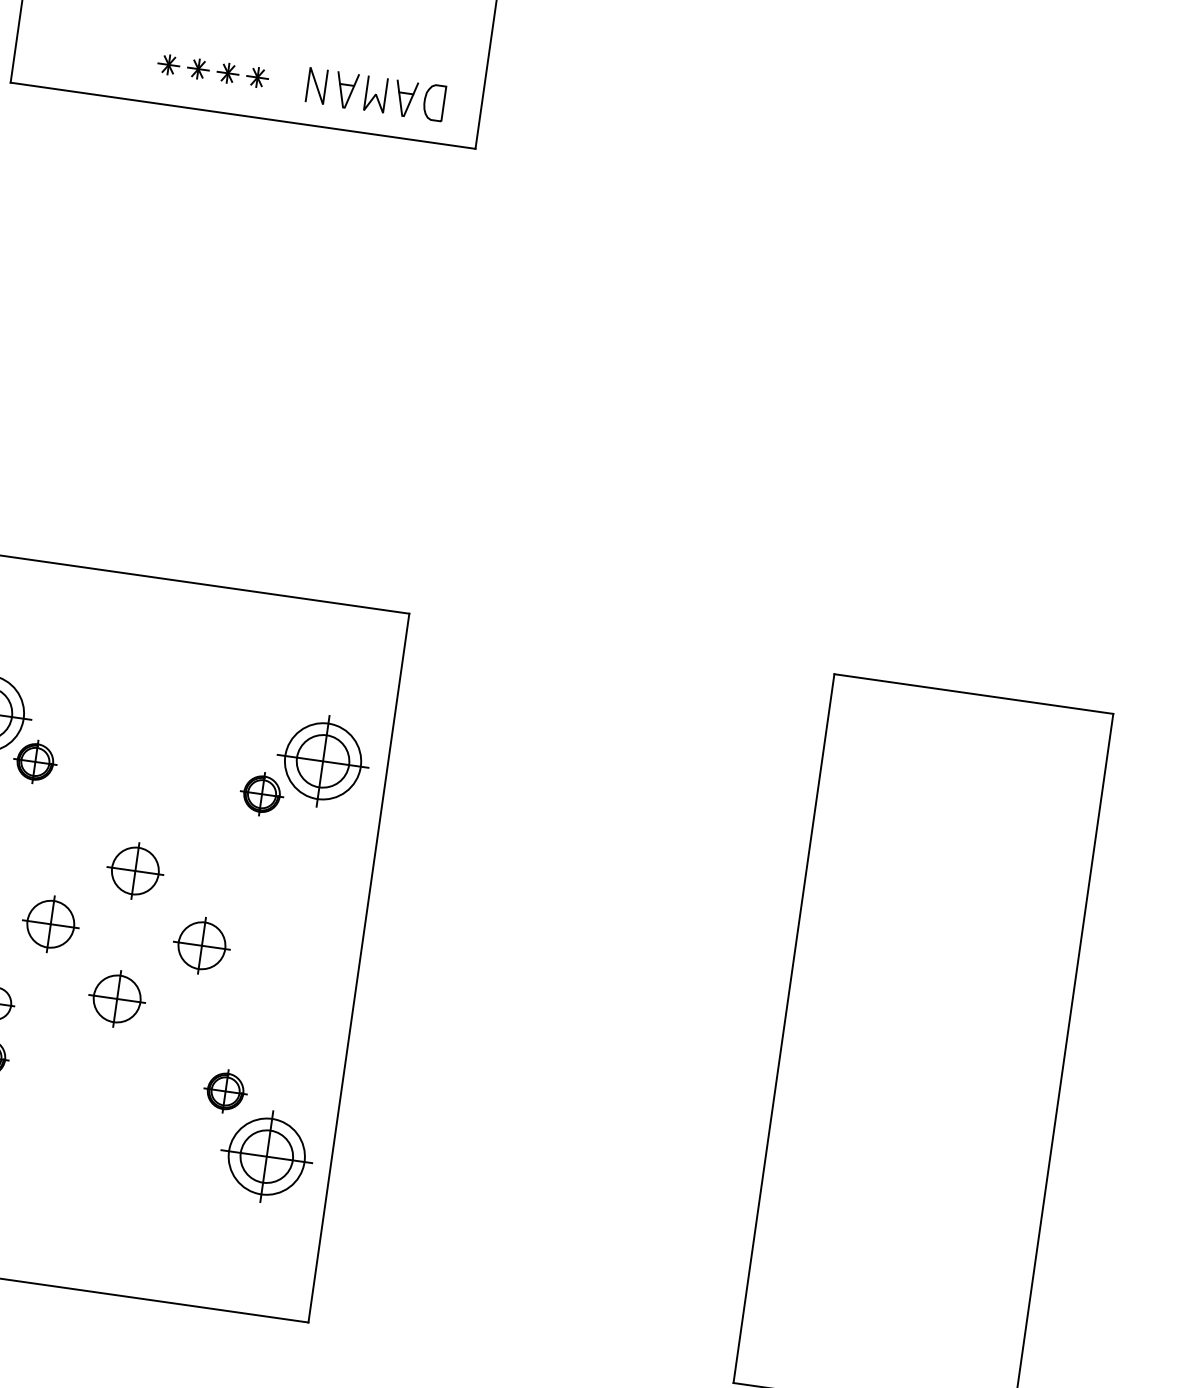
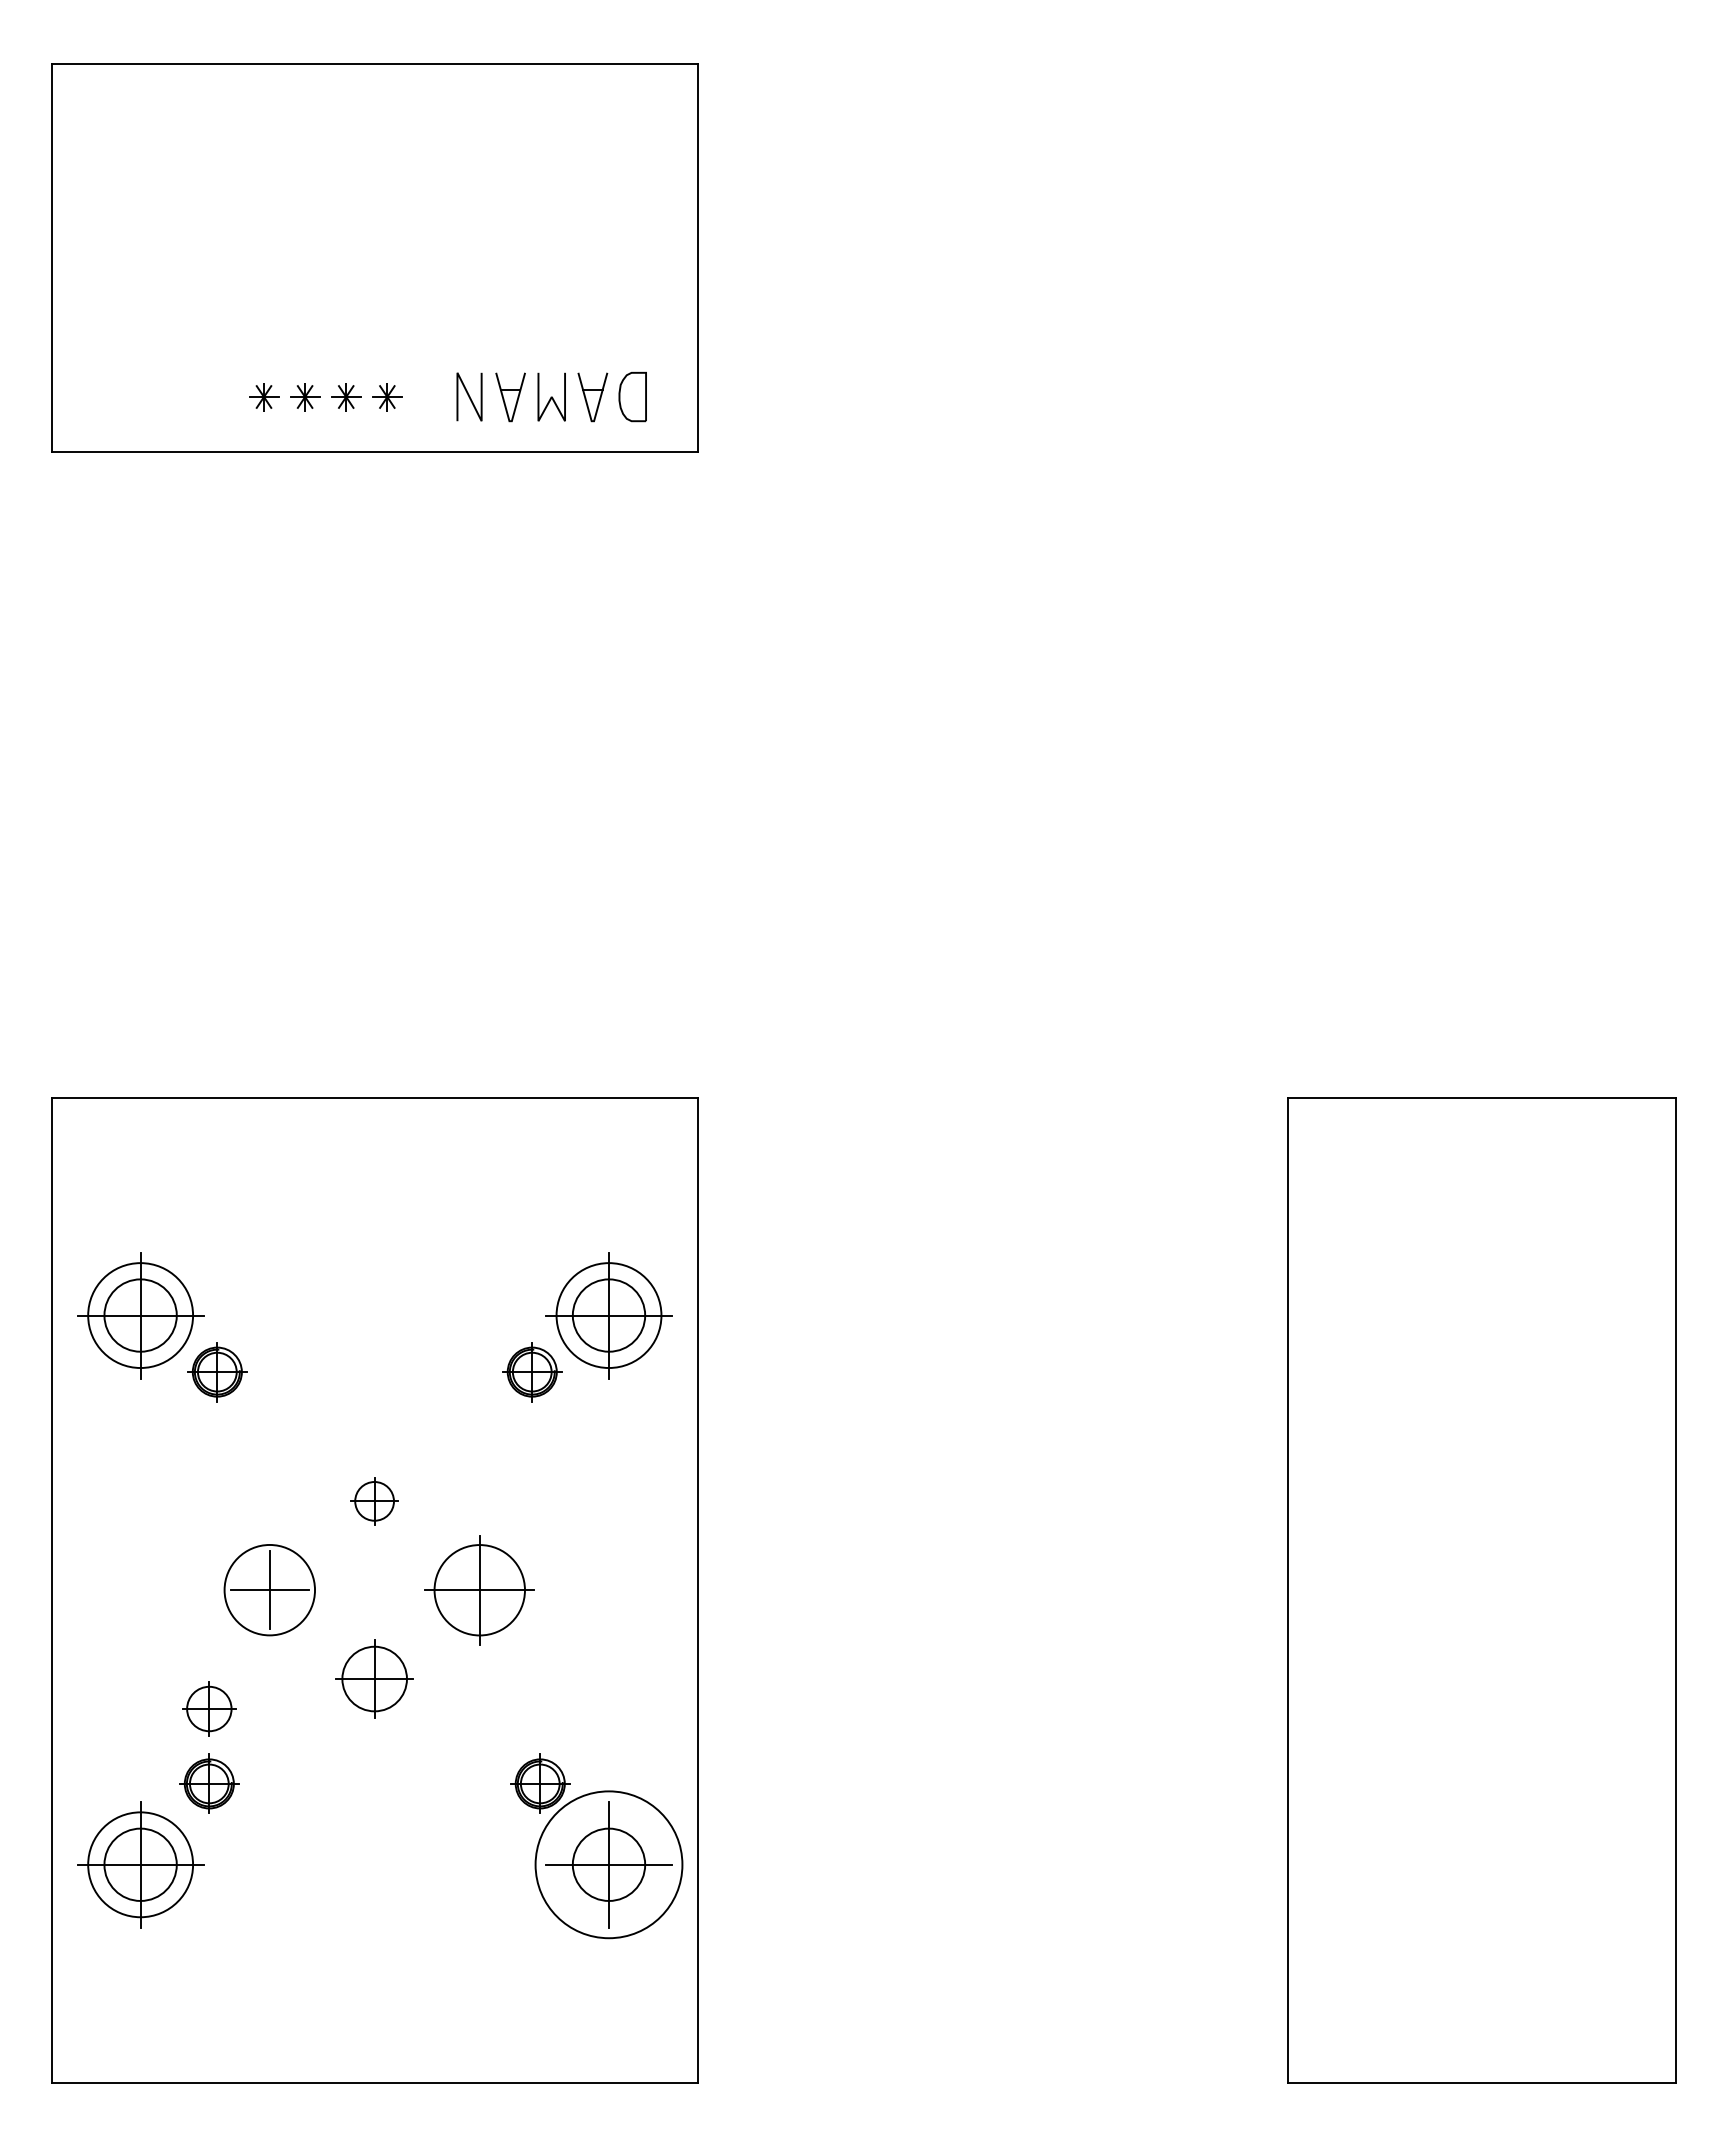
part: (135, 871) -> (374, 1501), size x0.6
circle: (50, 923) -> (269, 1589), size x1.4
part: (201, 945) -> (479, 1589), size x1.4
circle: (266, 1156) -> (608, 1864), size x1.4

